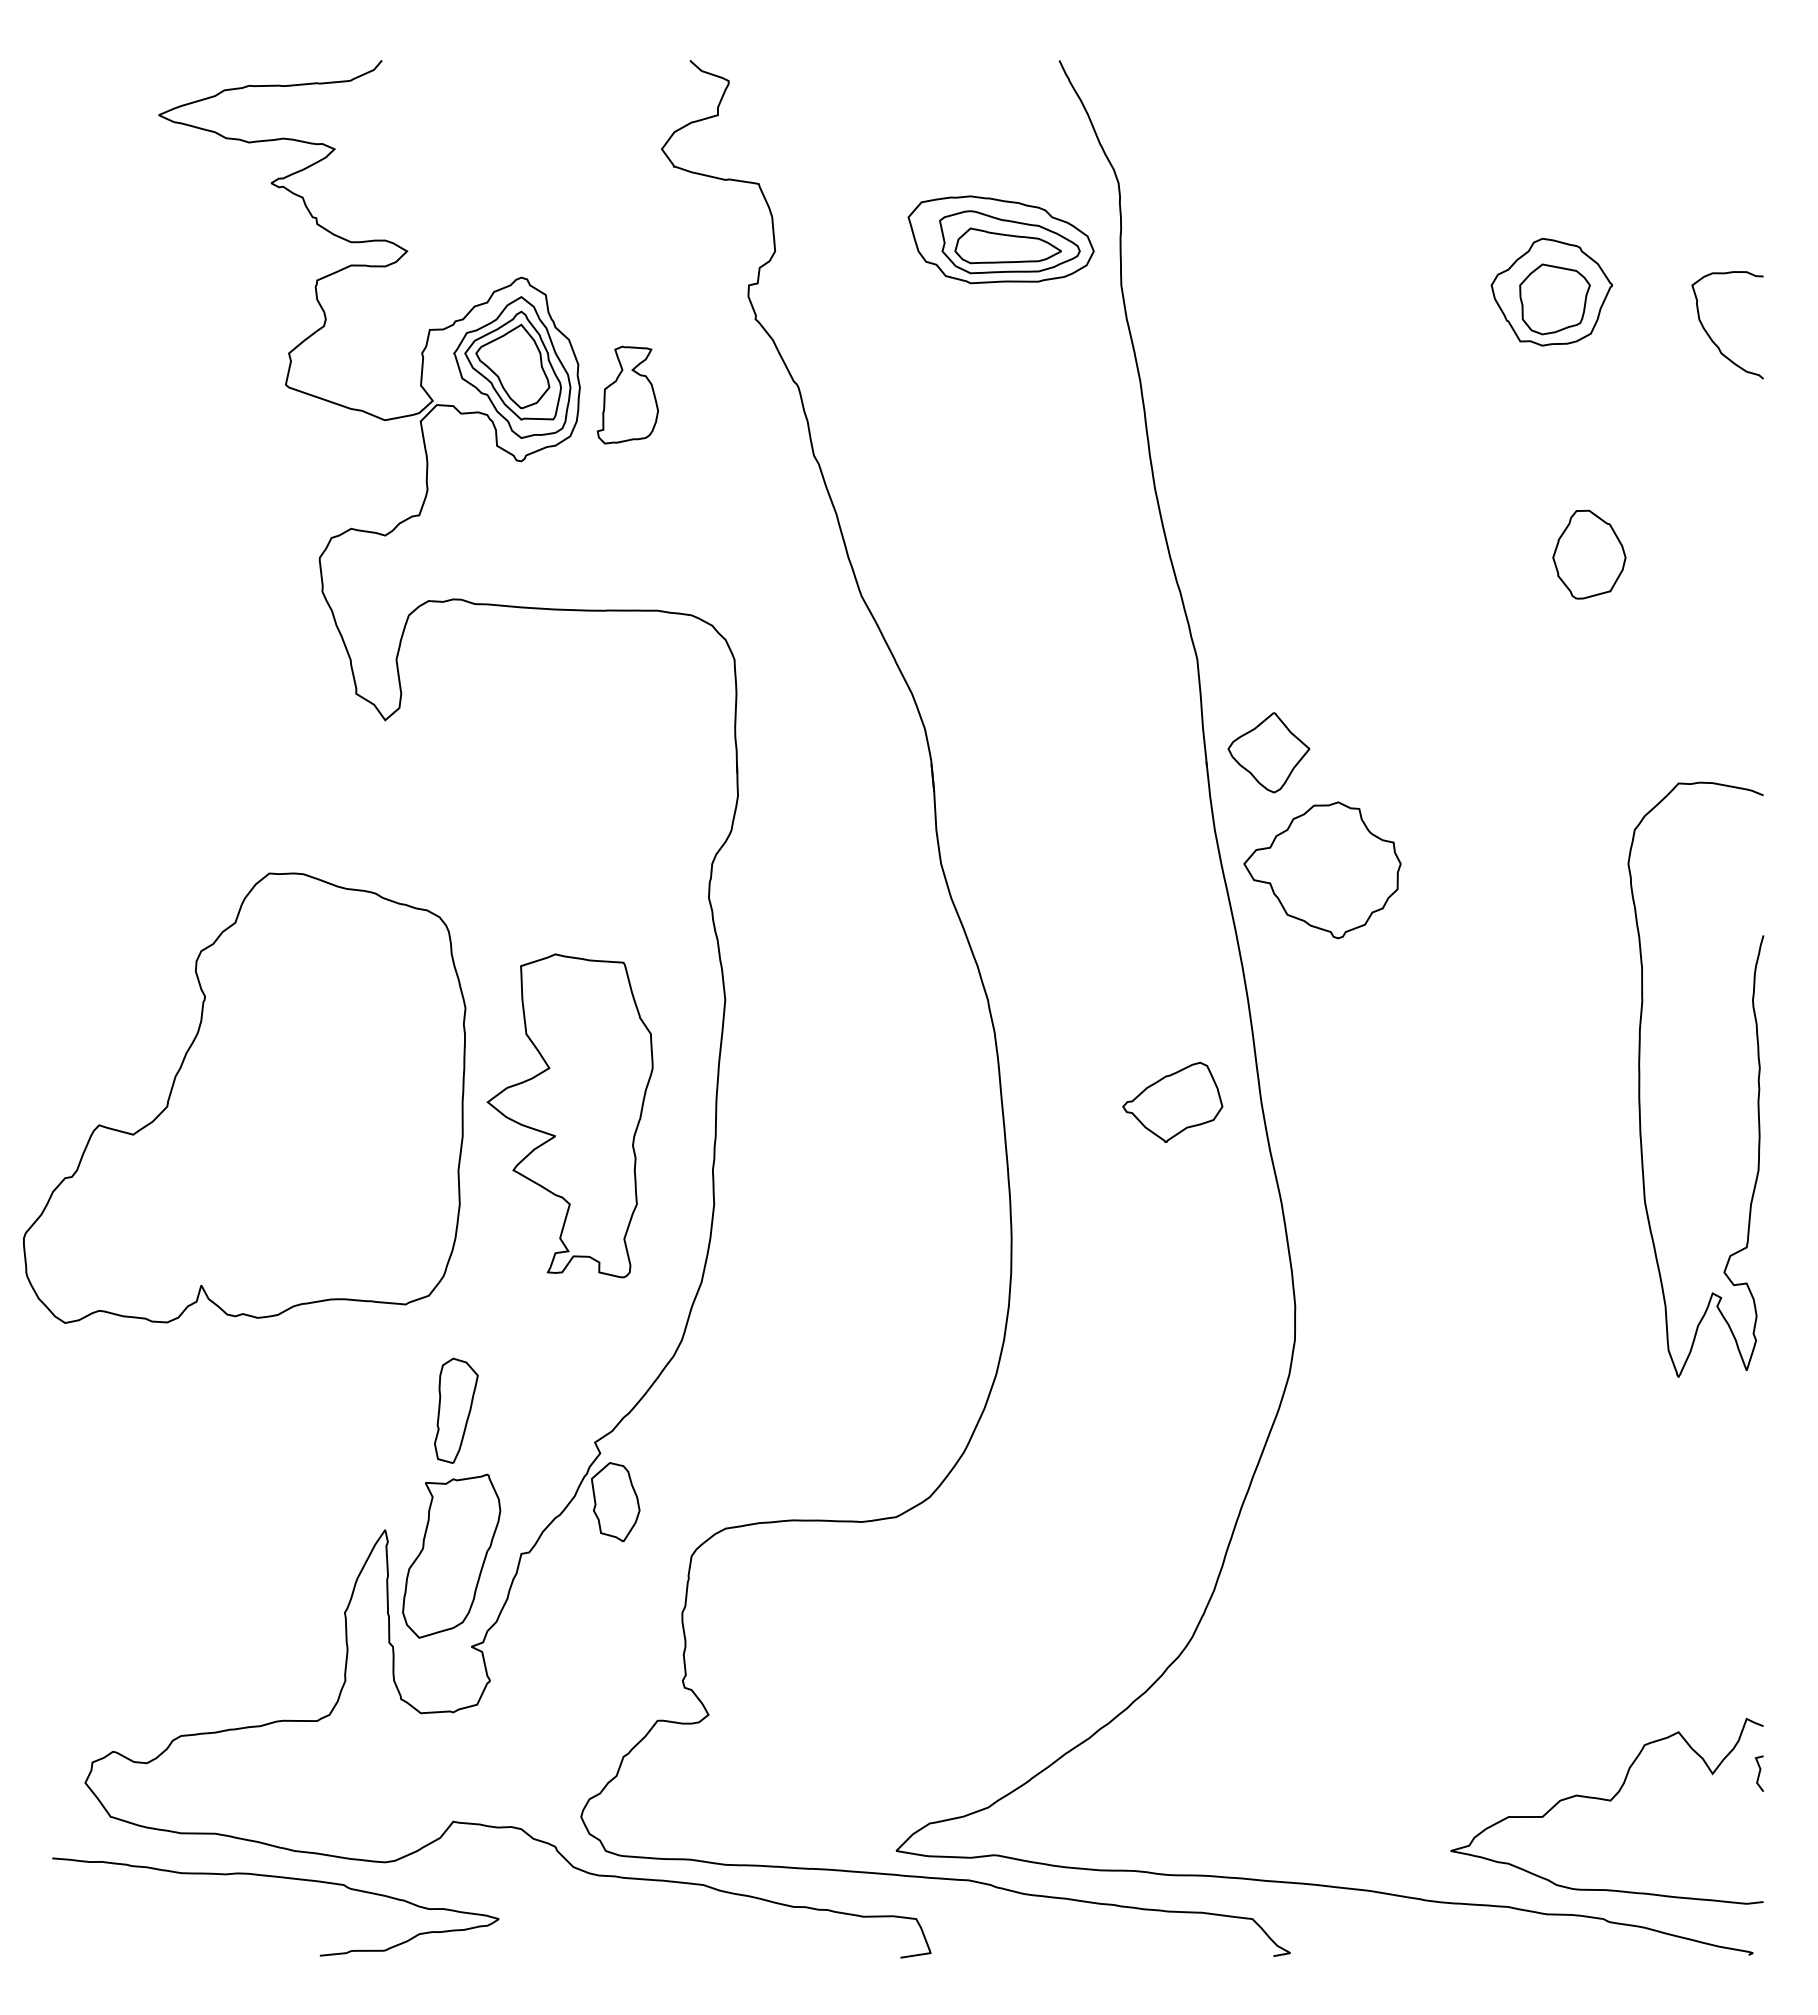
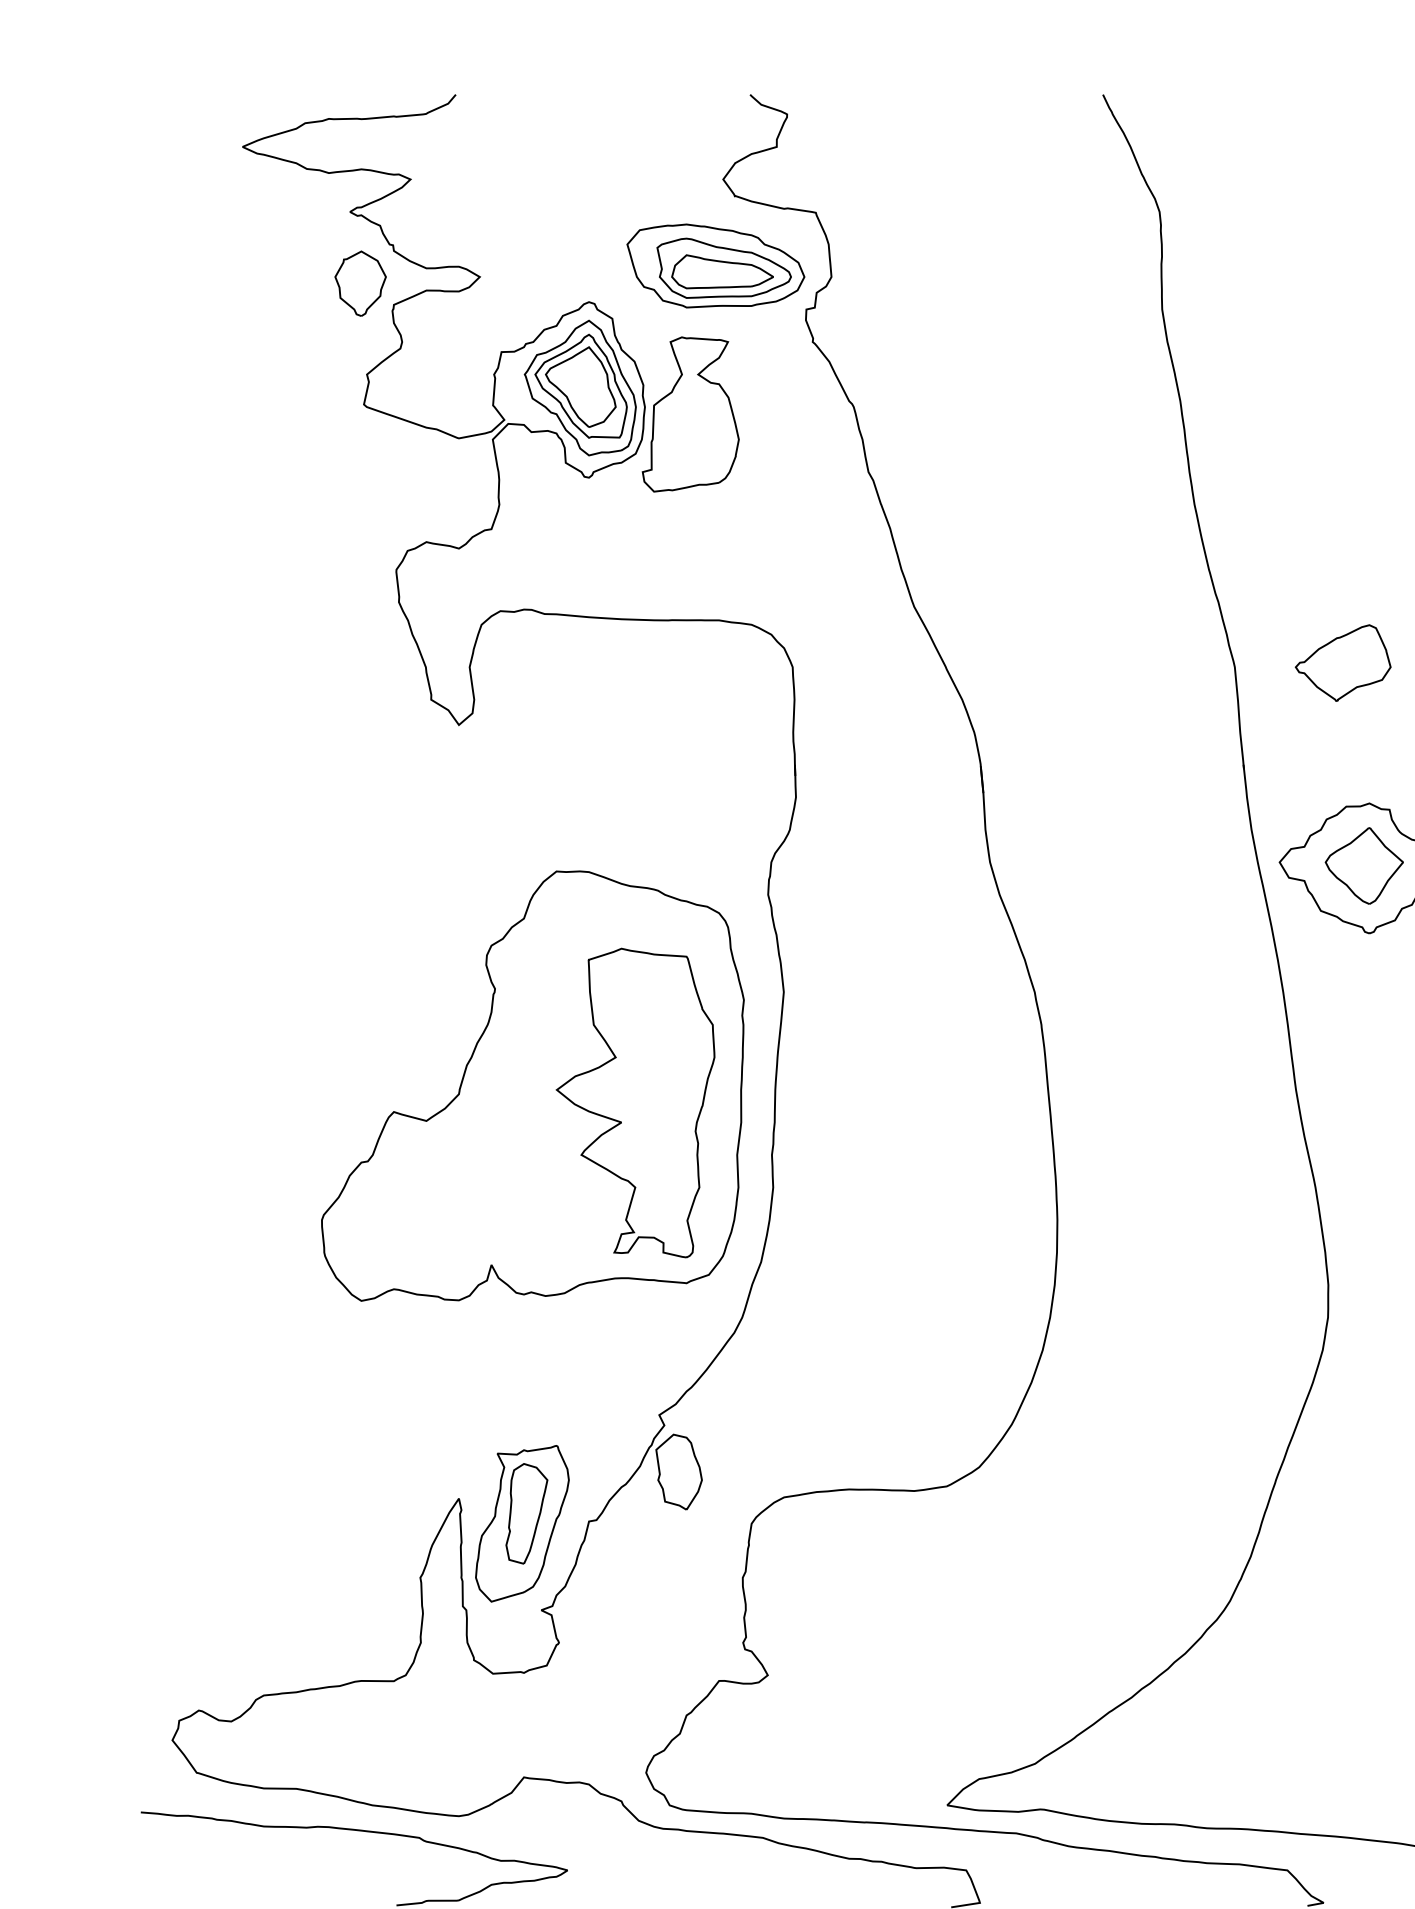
part: (1000, 239) -> (715, 265), moved
part: (282, 257) -> (360, 282), added
part: (627, 394) -> (690, 413), size x1.67
part: (1268, 752) -> (1363, 865), moved
part: (244, 1097) -> (532, 1085), moved
part: (1172, 1101) -> (1342, 662), moved
part: (456, 1410) -> (527, 1513), moved

